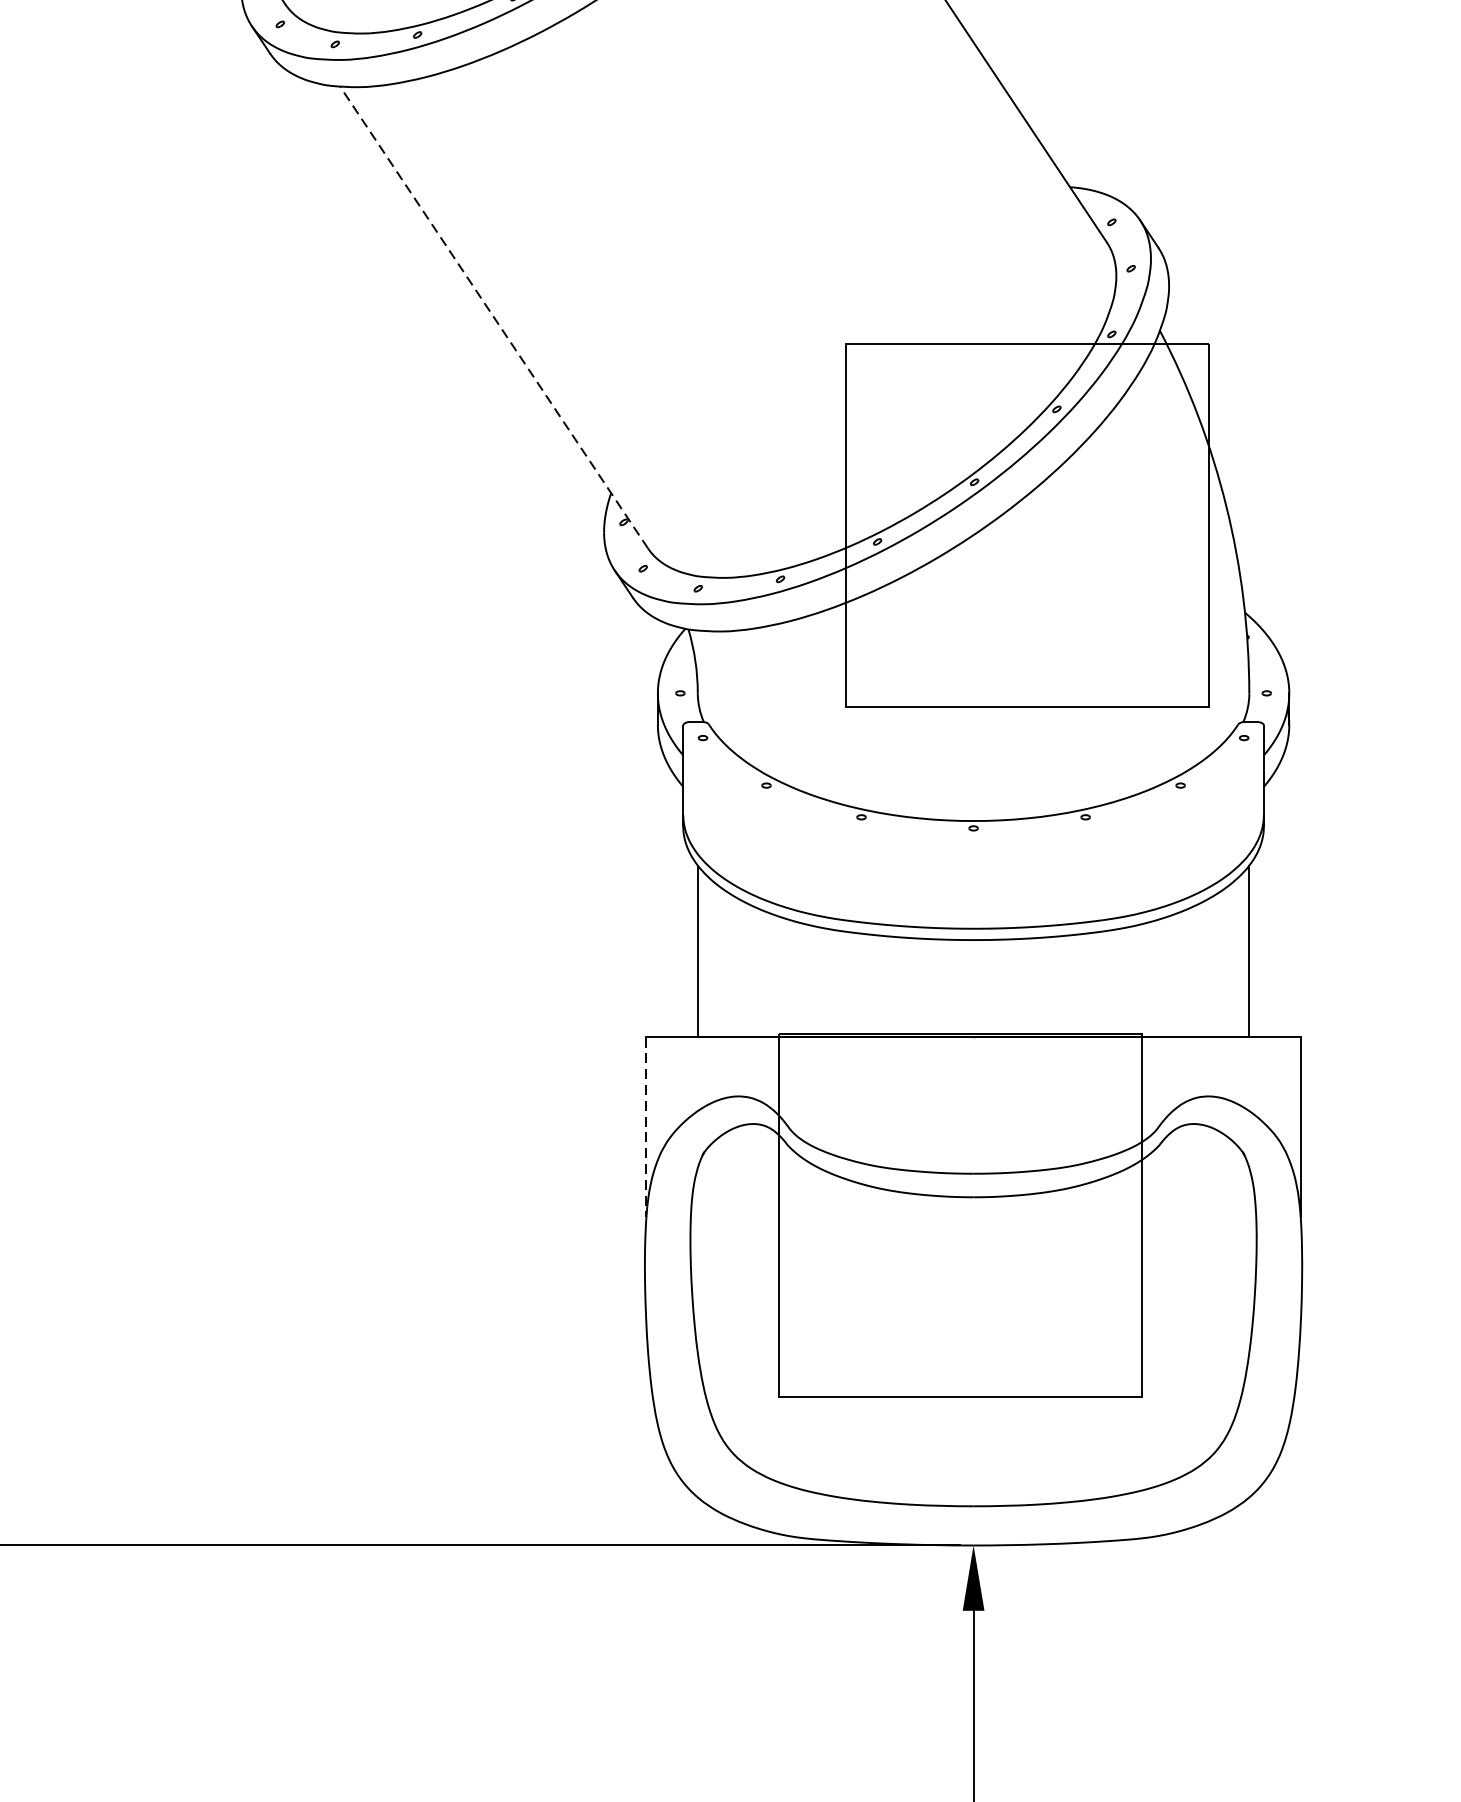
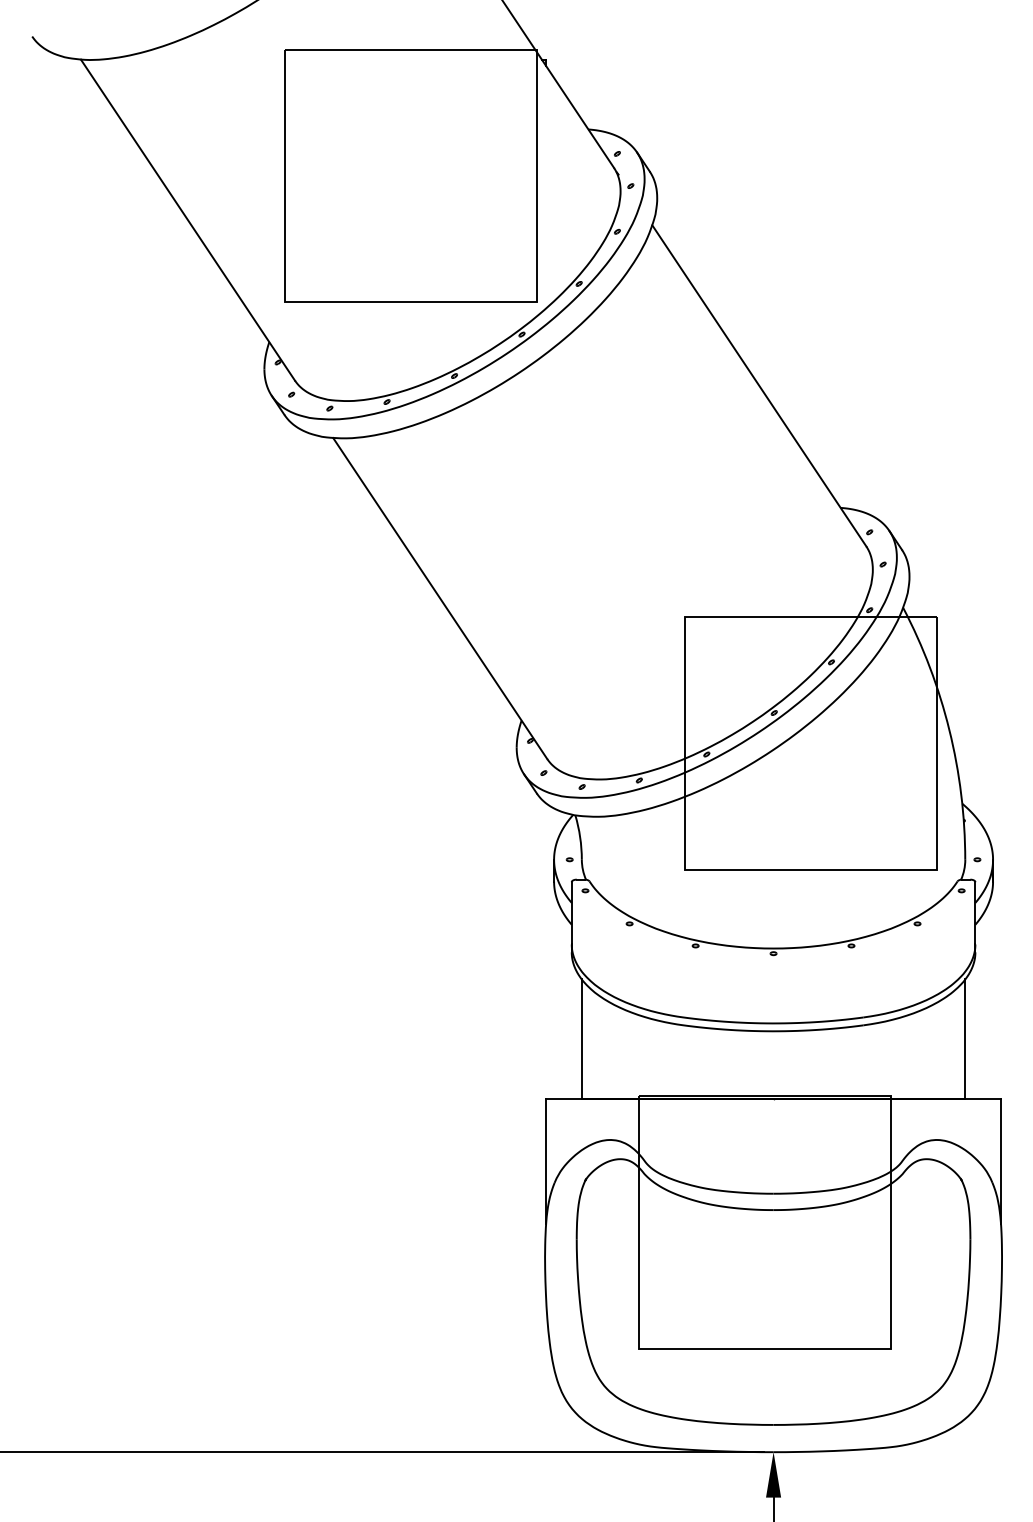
line: (494, 317) -> (440, 598), dashed -> solid
line: (646, 1127) -> (546, 1161), dashed -> solid

